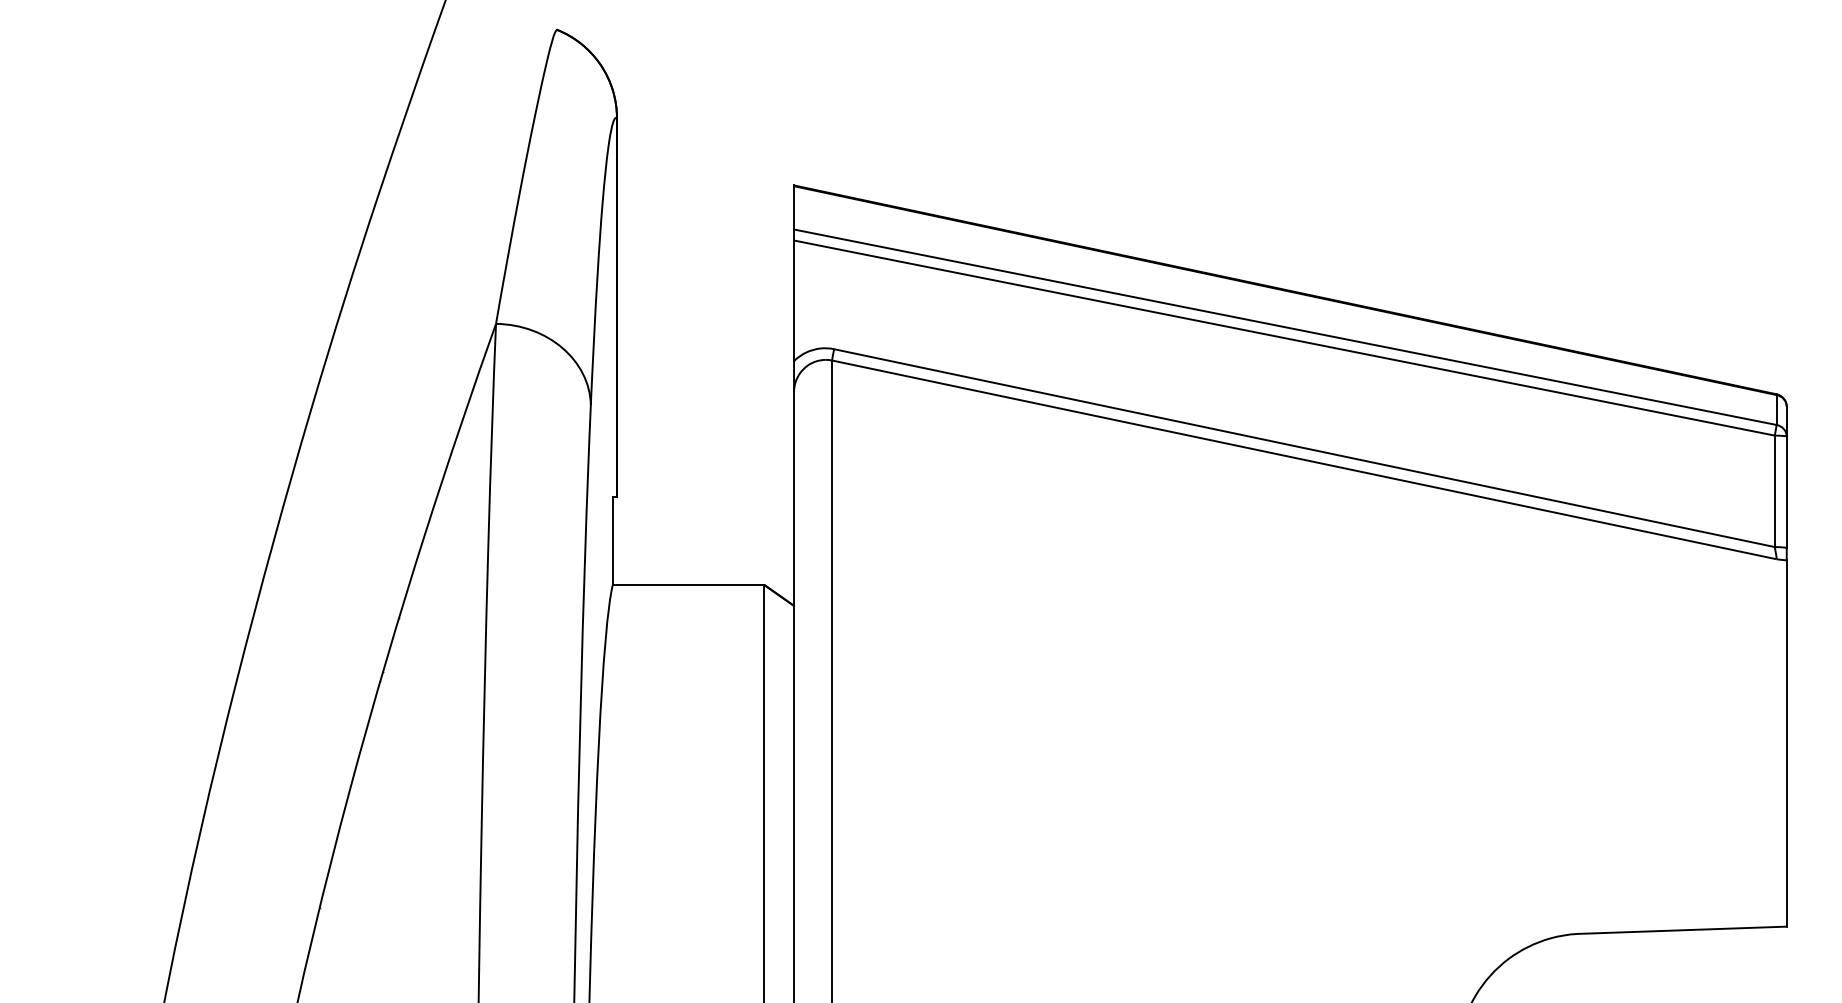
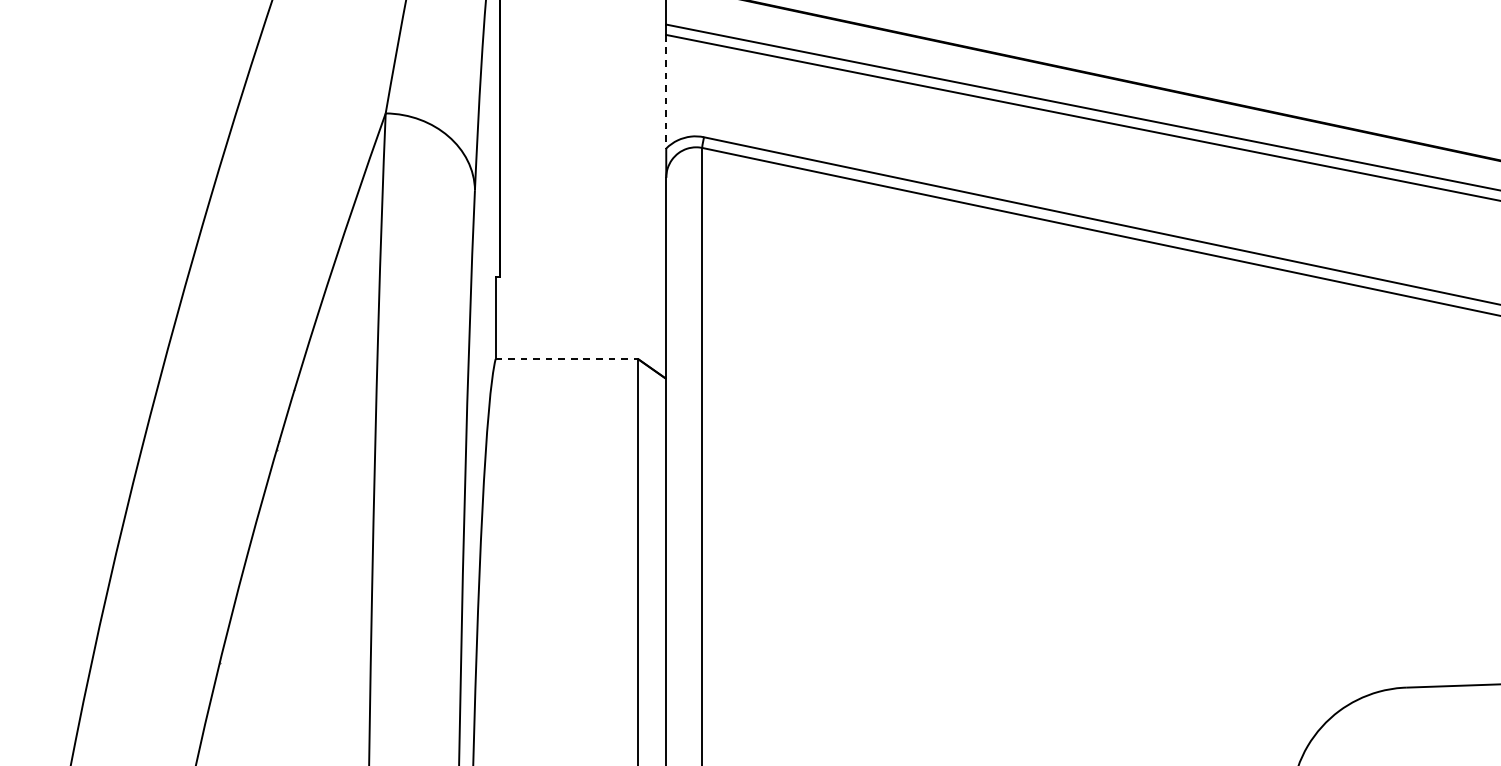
line: (794, 301) -> (666, 92), solid -> dashed
line: (688, 584) -> (566, 358), solid -> dashed

